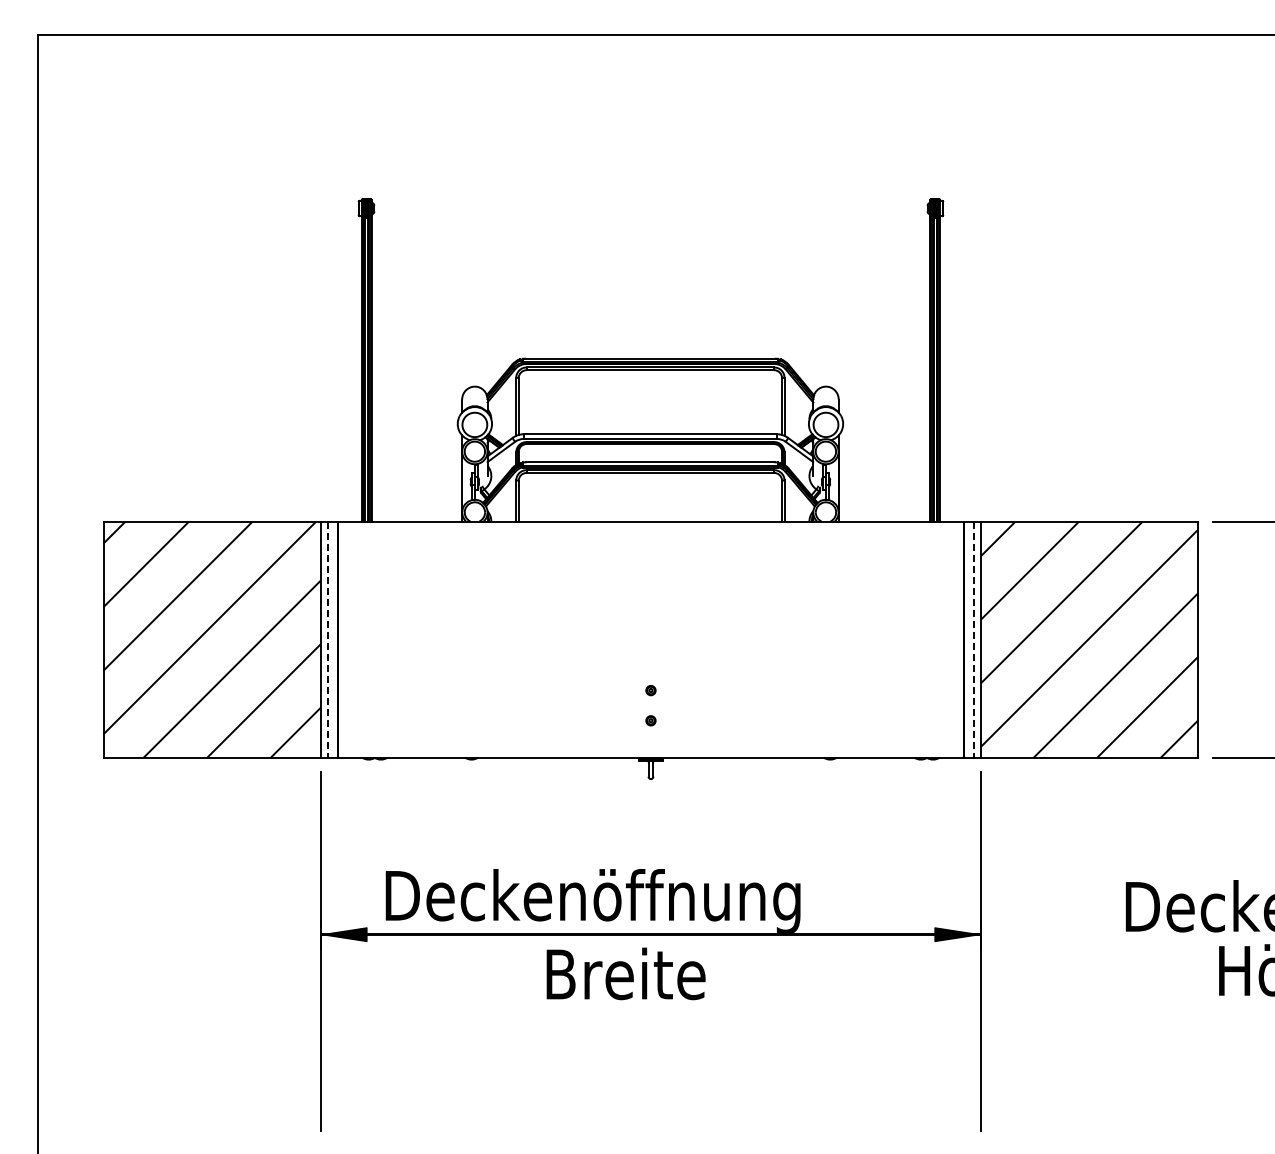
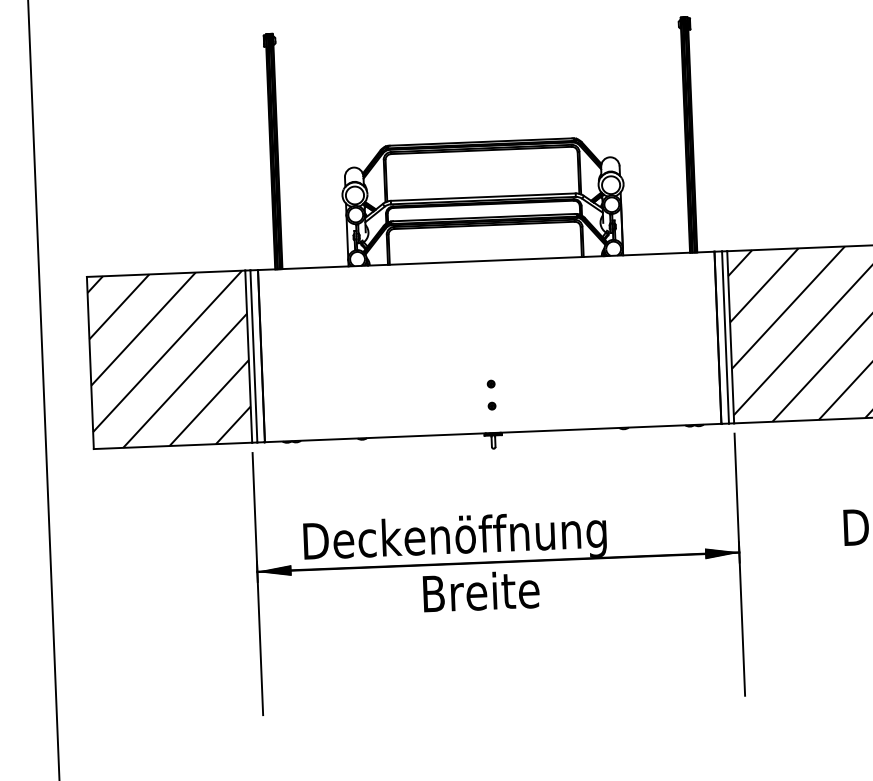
line: (327, 639) -> (253, 356), dashed -> solid
line: (974, 639) -> (725, 337), dashed -> solid

